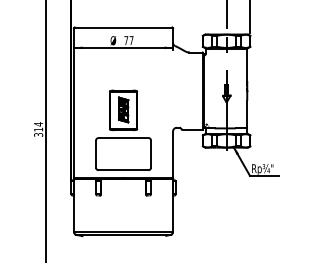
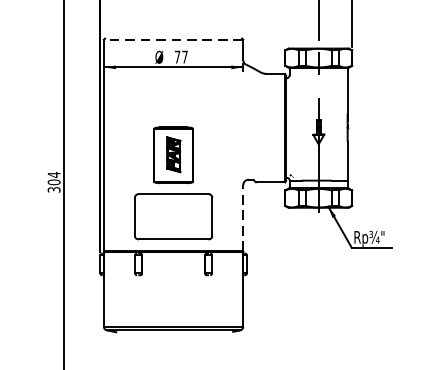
line: (123, 28) -> (173, 40), solid -> dashed
text: (38, 129) -> (53, 182), 314 -> 304
line: (173, 154) -> (243, 217), solid -> dashed

